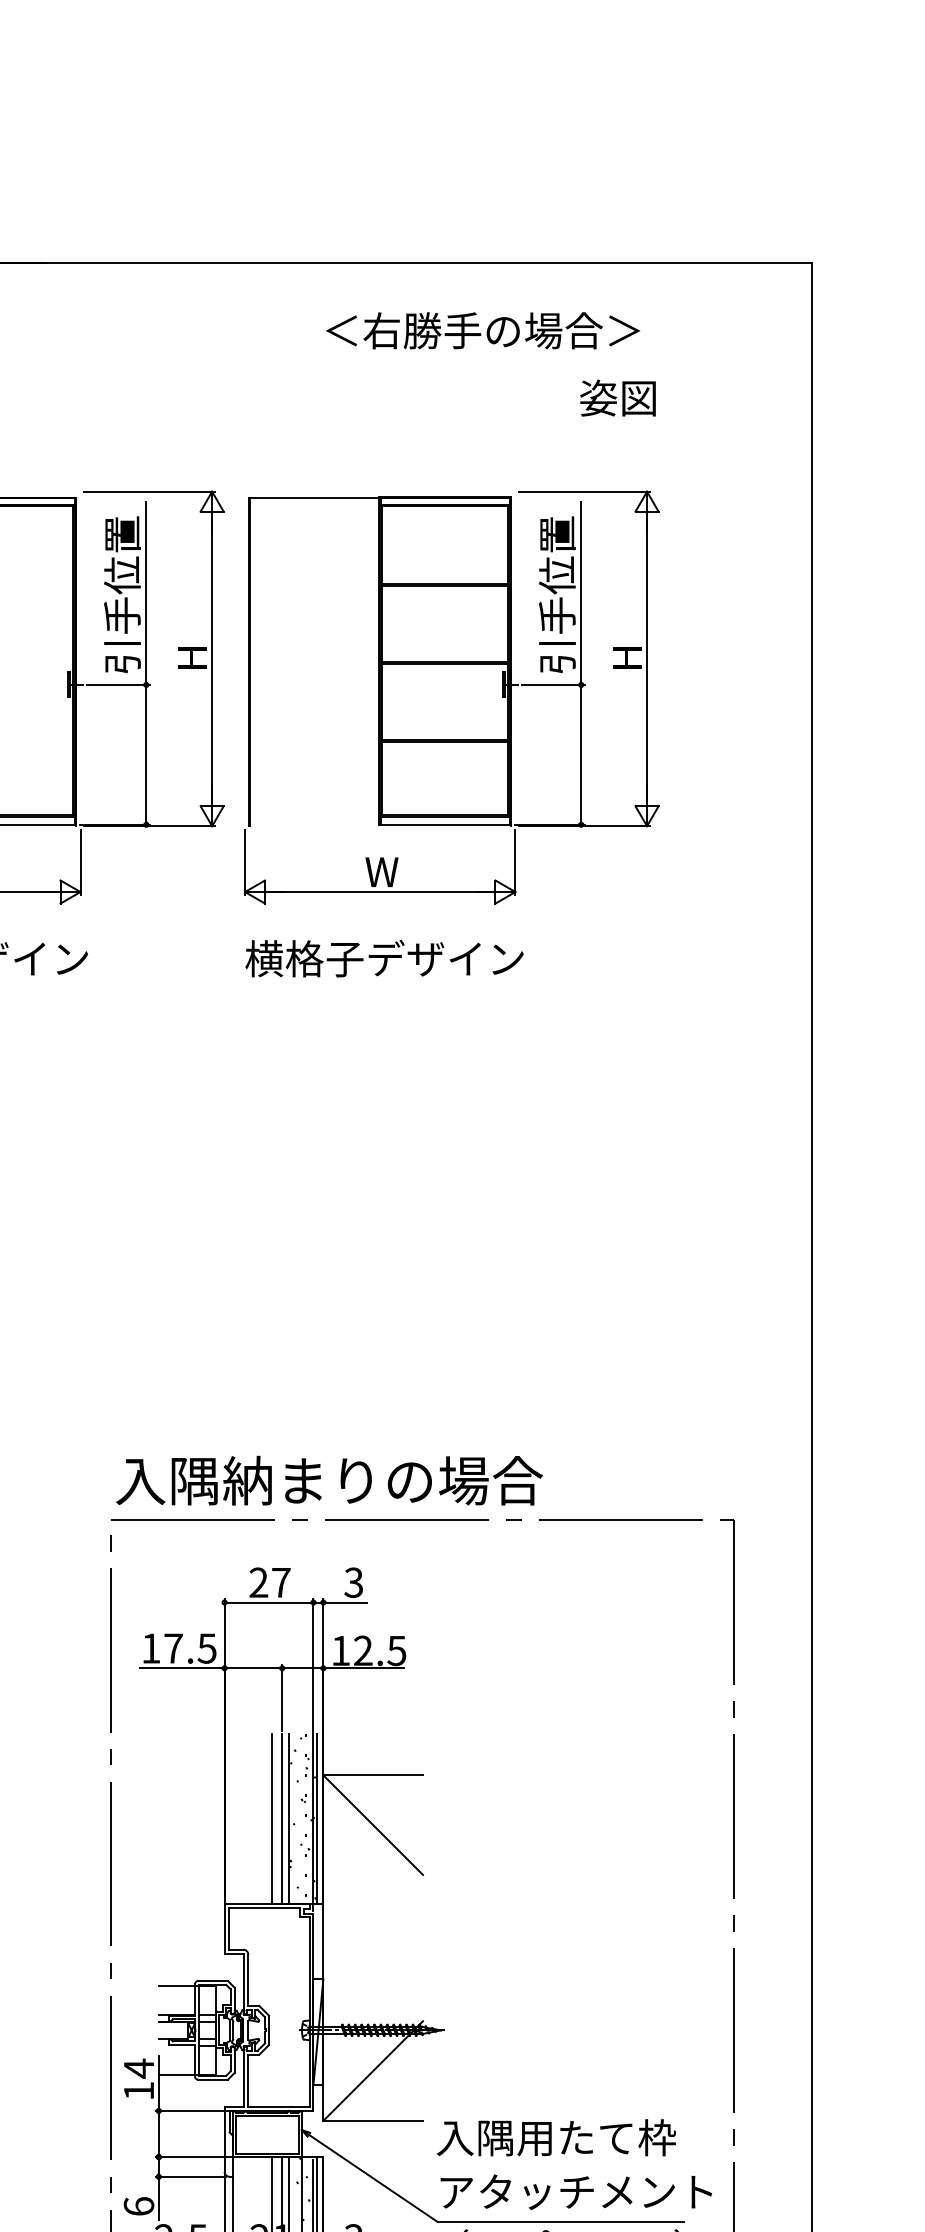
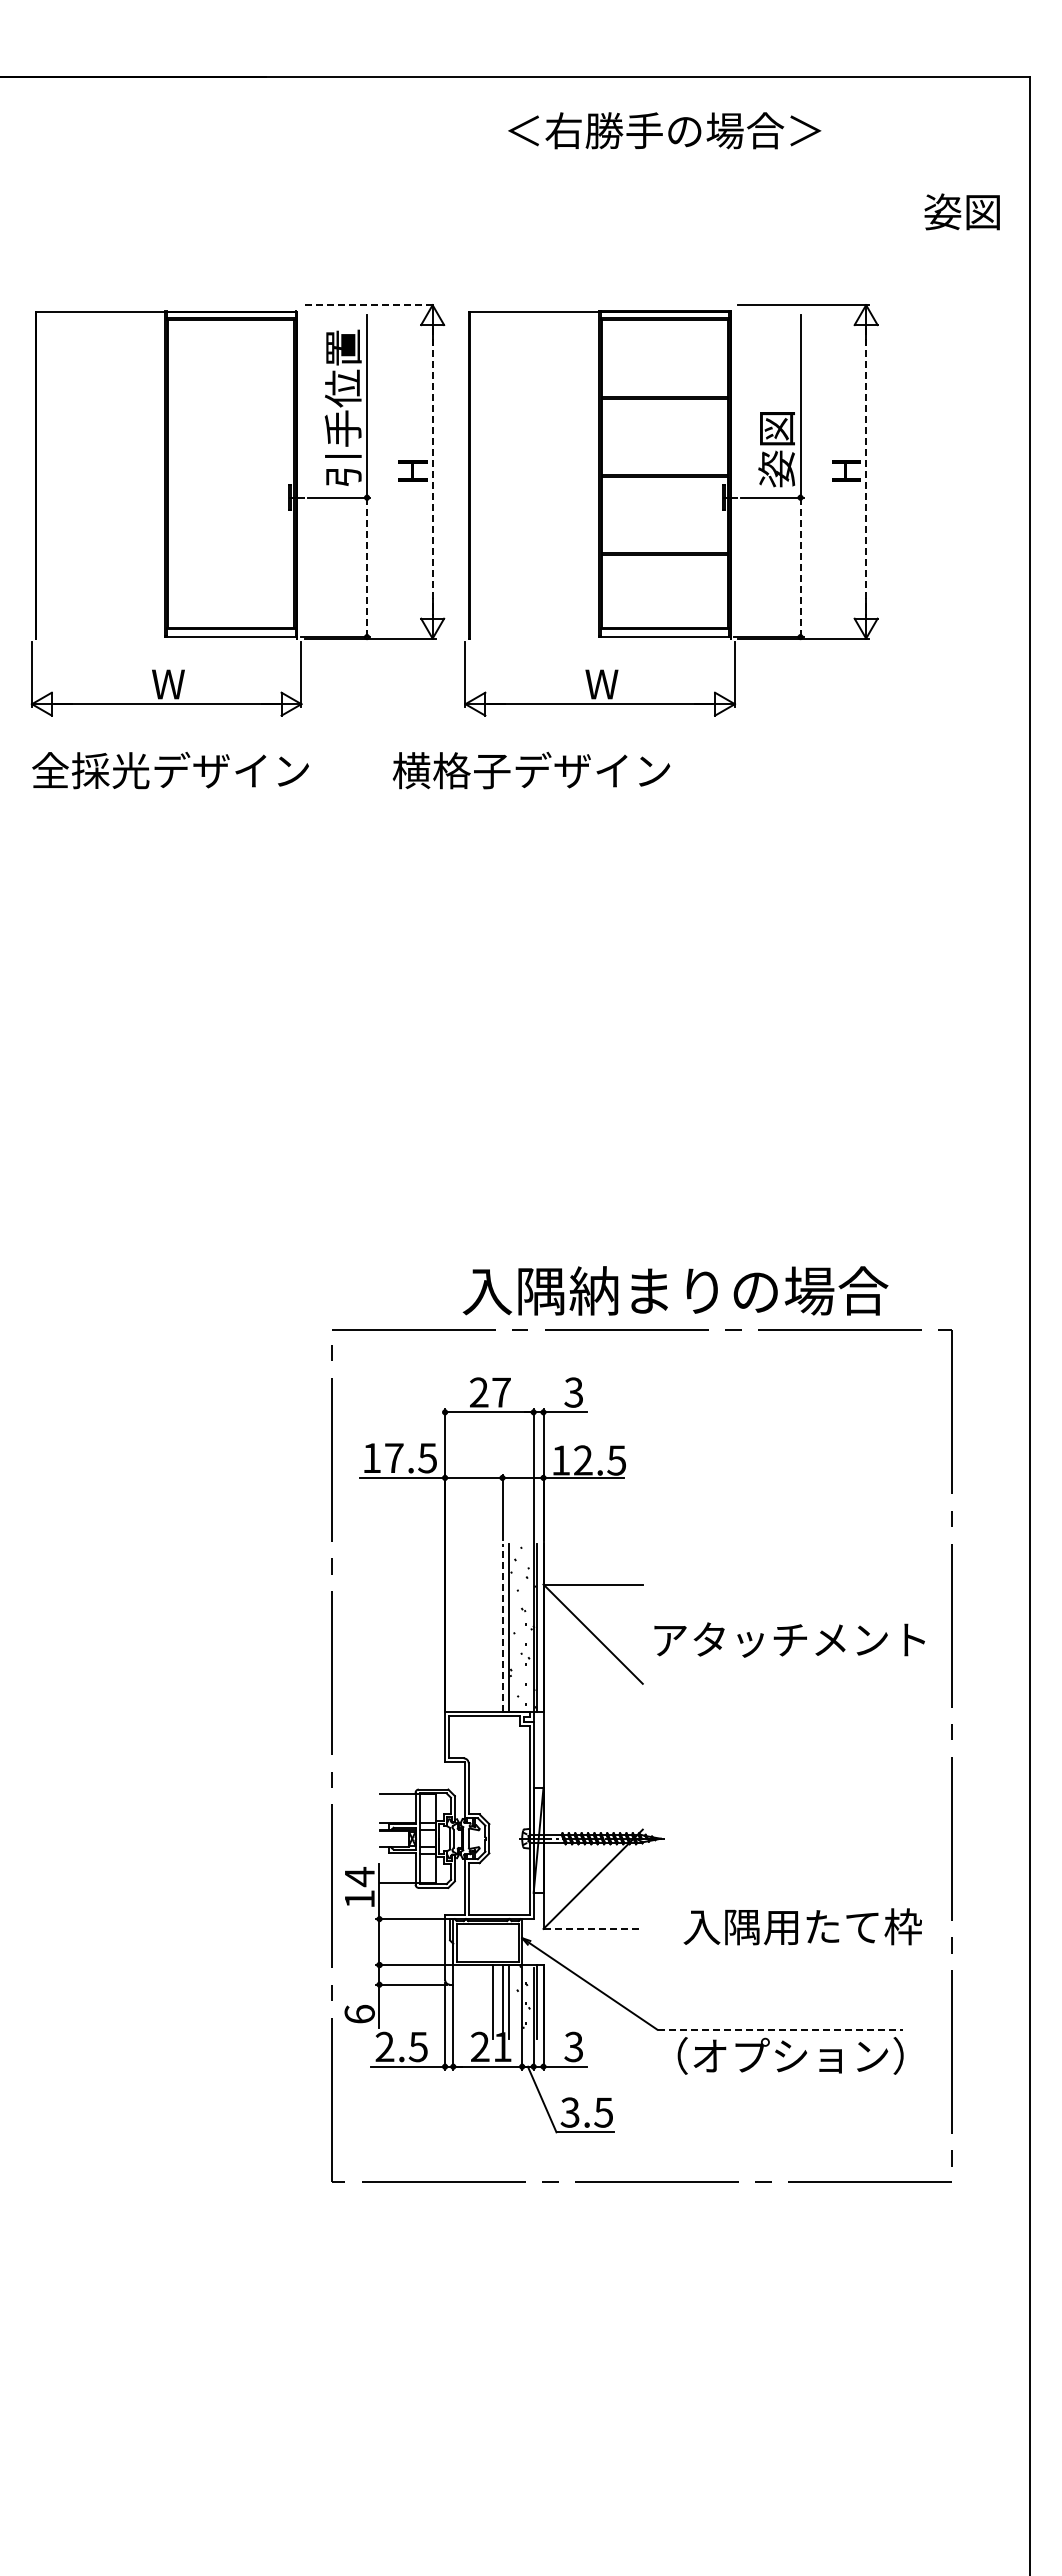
text: (482, 330) -> (664, 130), moved
text: (617, 397) -> (961, 211), moved
line: (149, 492) -> (370, 305), solid -> dashed
text: (557, 595) -> (776, 408), 引手位置 -> 姿図
line: (211, 658) -> (432, 471), solid -> dashed
line: (647, 658) -> (866, 471), solid -> dashed
line: (146, 754) -> (367, 567), solid -> dashed
line: (581, 754) -> (800, 567), solid -> dashed
text: (384, 958) -> (531, 770), moved
text: (329, 1480) -> (675, 1290), moved
line: (272, 1818) -> (492, 1627), removed
line: (282, 1818) -> (502, 1627), solid -> dashed
line: (373, 2120) -> (593, 1928), solid -> dashed
text: (556, 2137) -> (802, 1926), moved
text: (576, 2191) -> (789, 1639), moved
line: (561, 2221) -> (780, 2029), solid -> dashed

